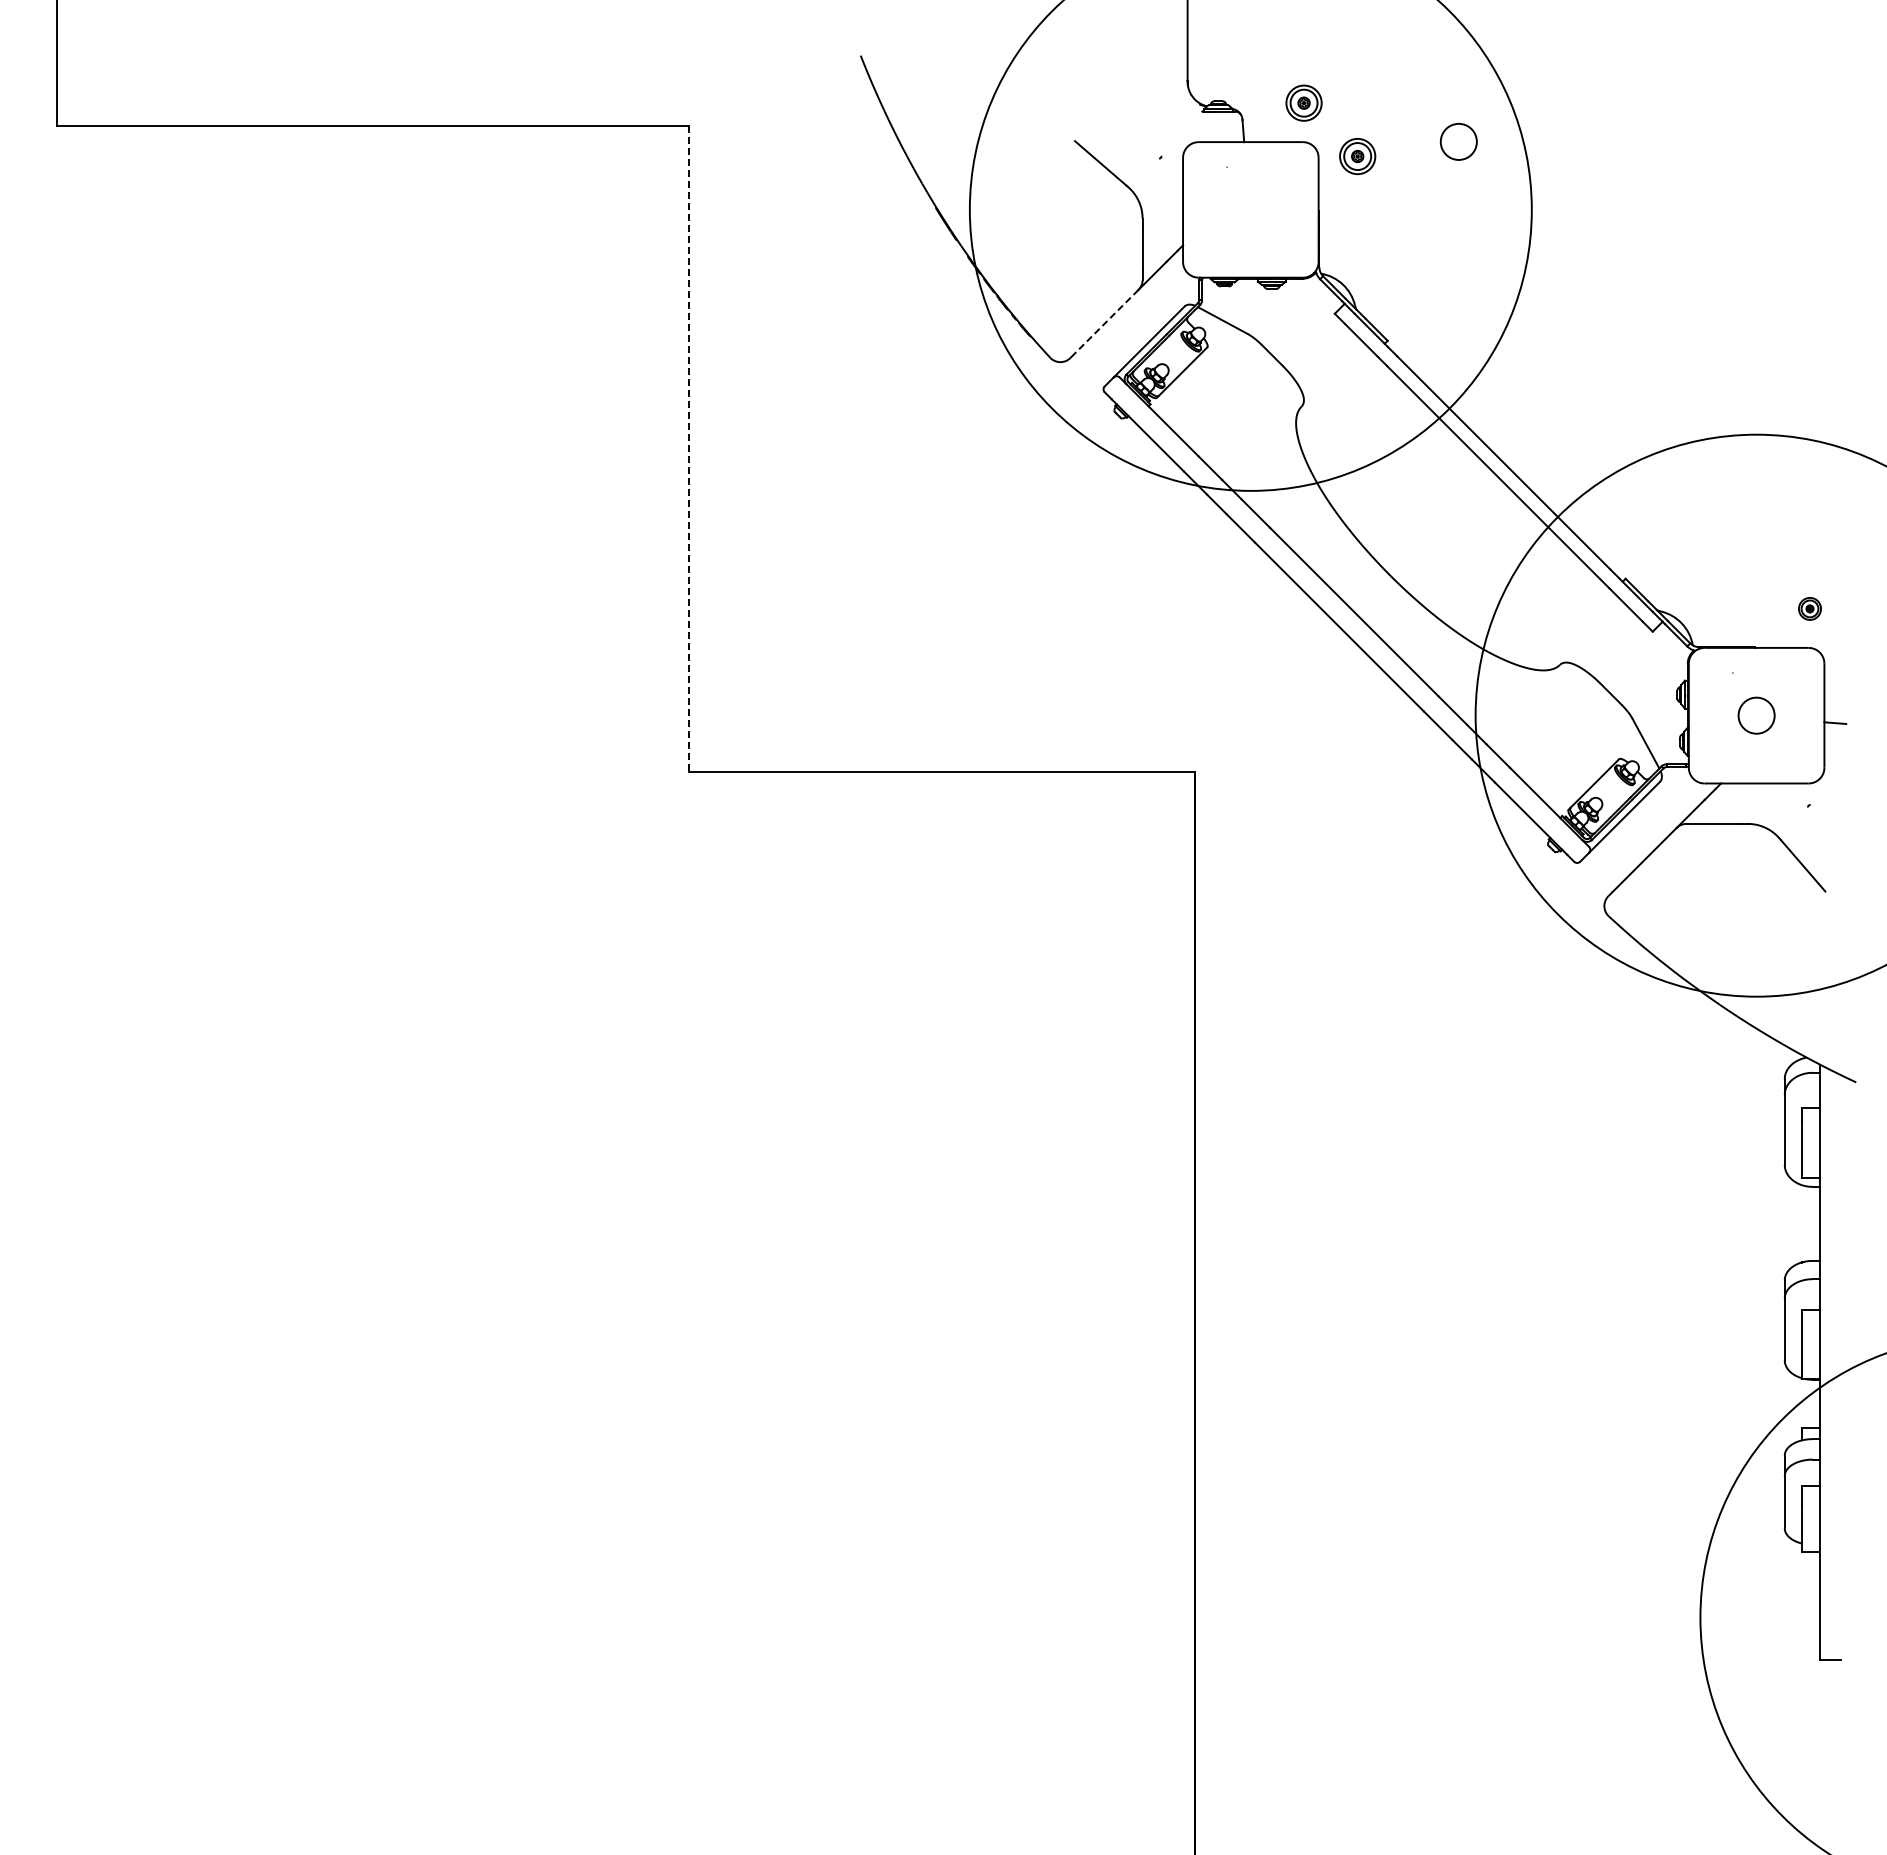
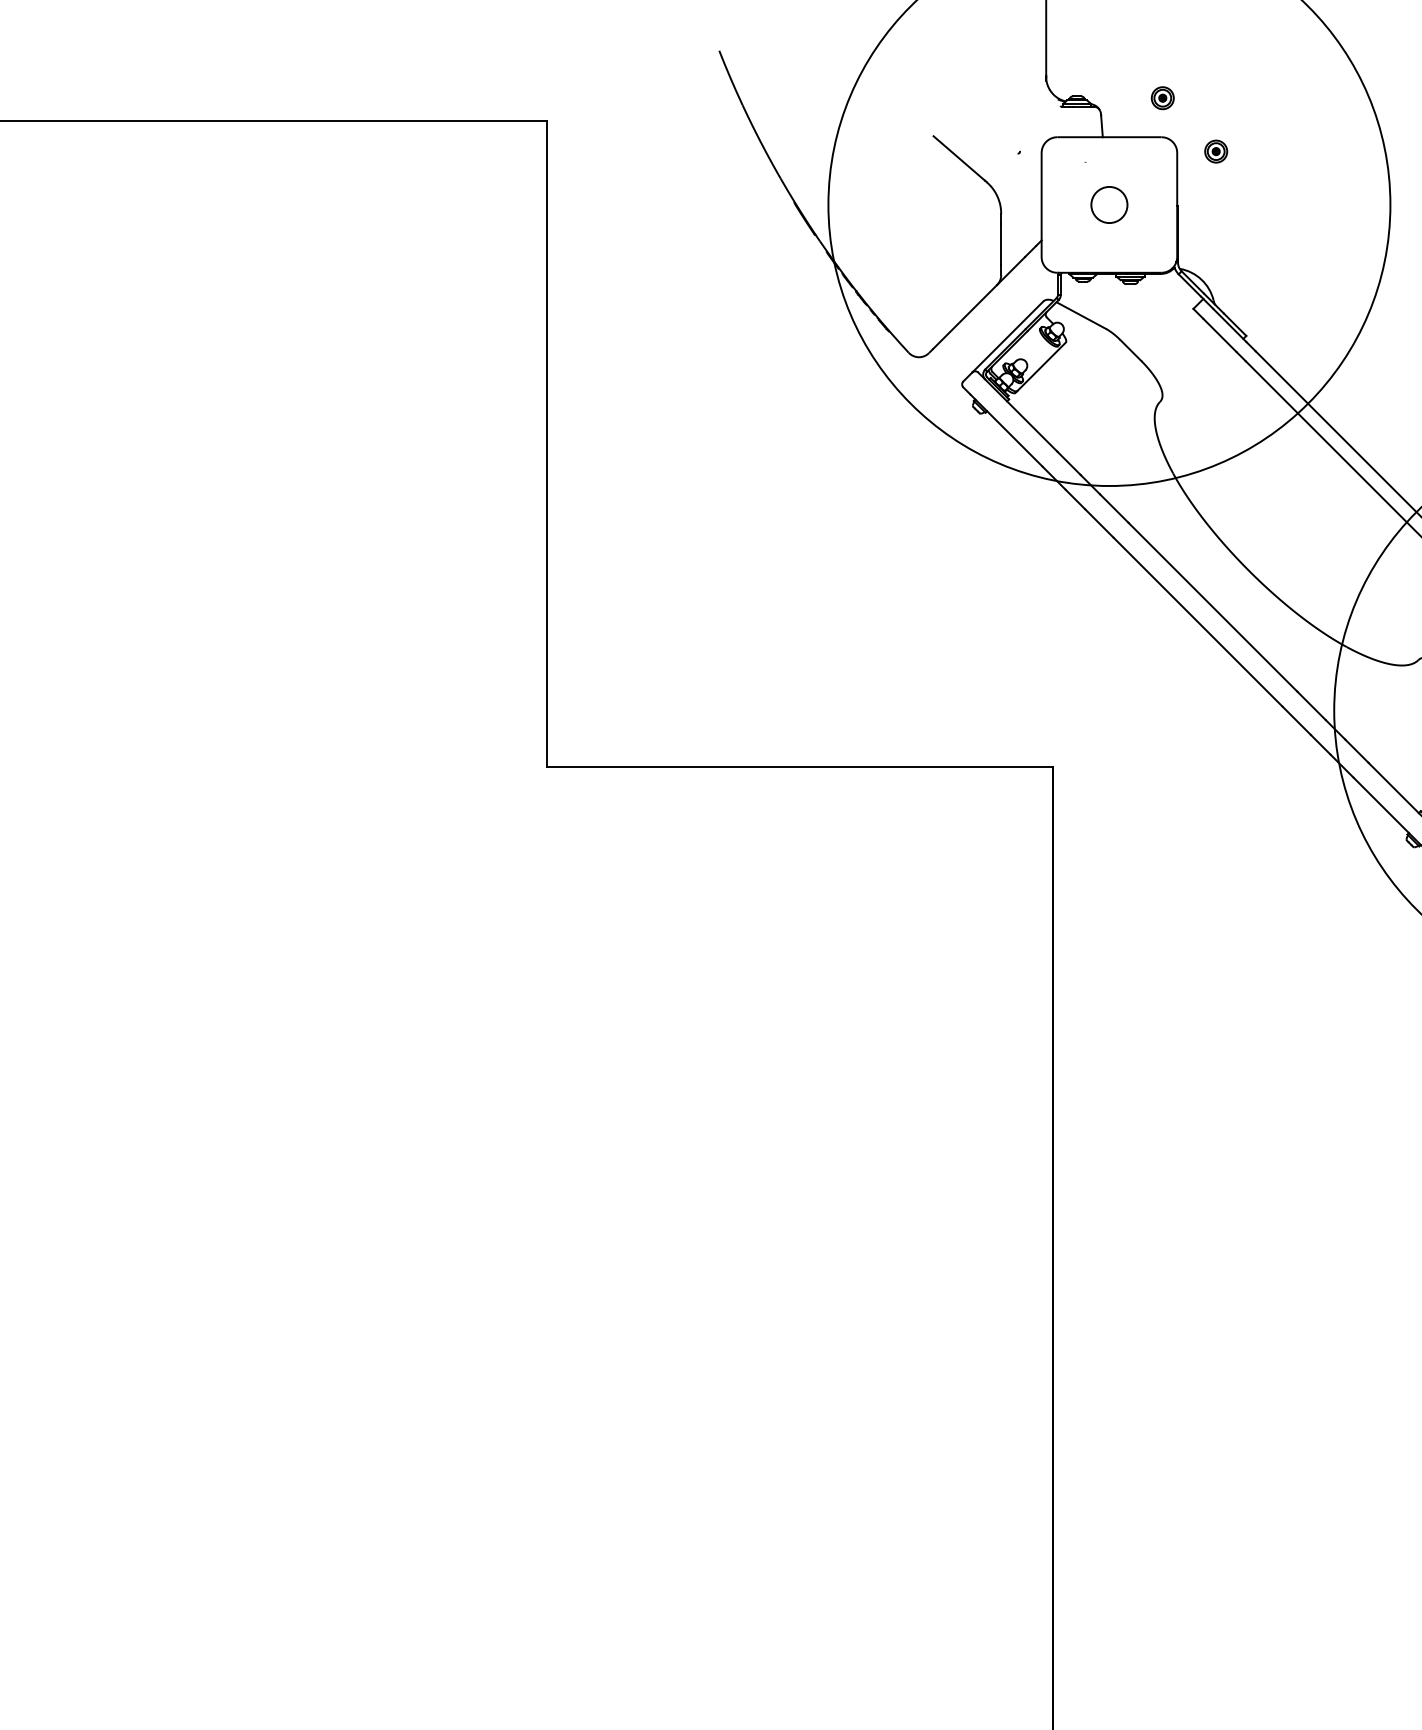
part: (1304, 102) -> (1163, 97), size x0.62
circle: (1458, 141) -> (1109, 204), moved
part: (1357, 156) -> (1216, 151), size x0.62
line: (1106, 322) -> (965, 317), dashed -> solid
line: (688, 449) -> (547, 444), dashed -> solid

